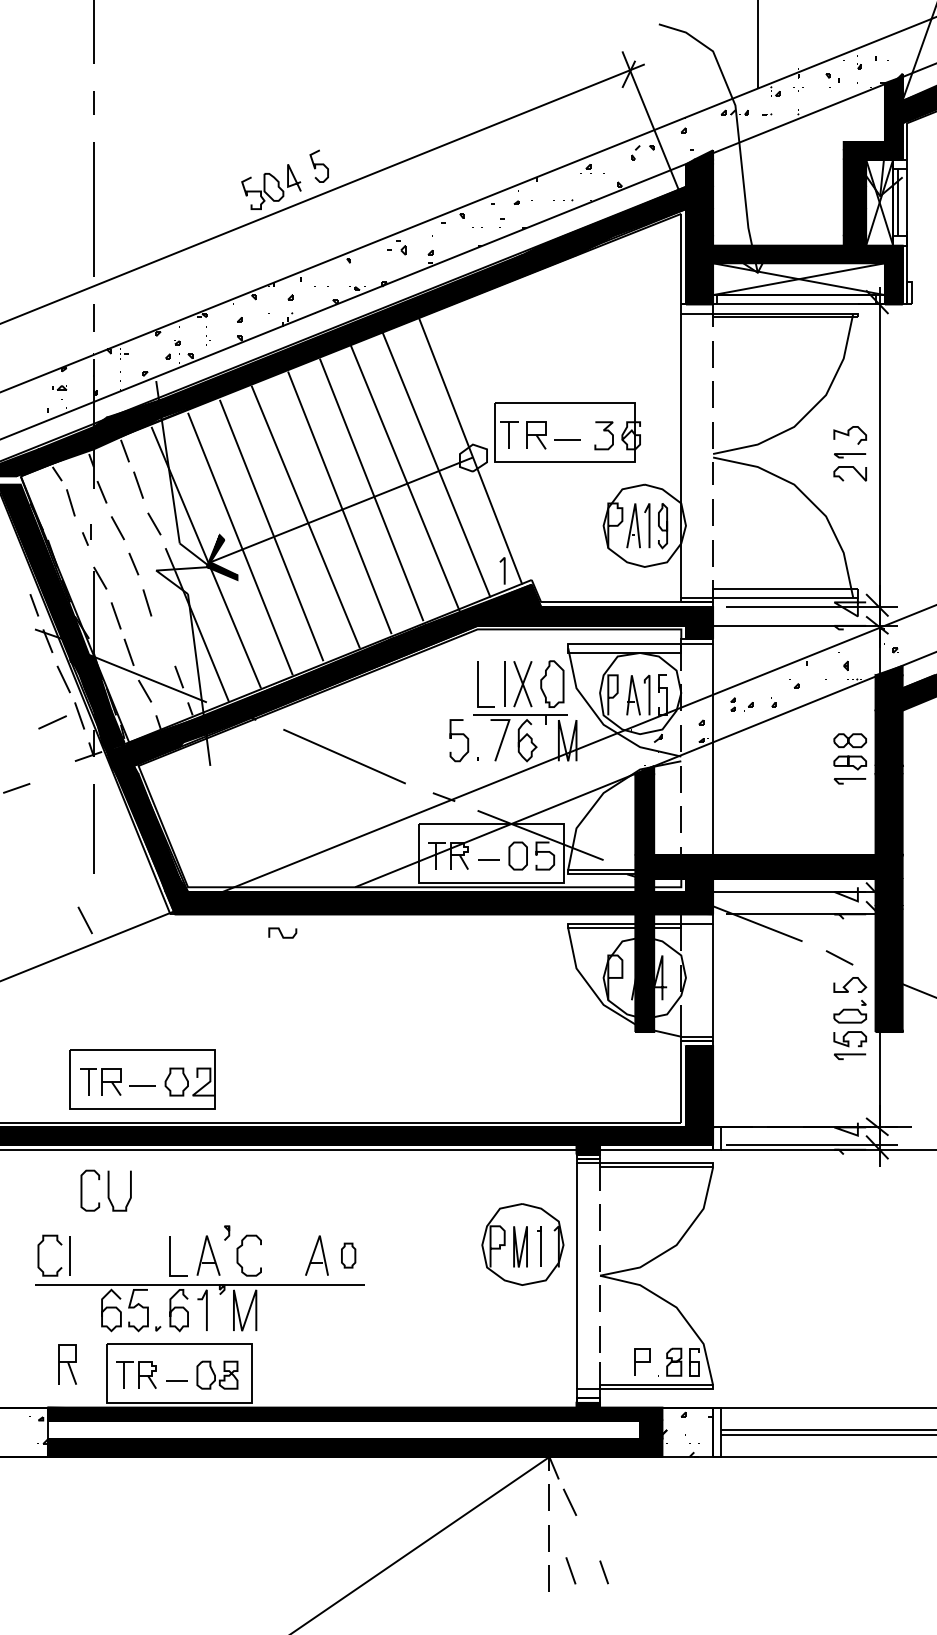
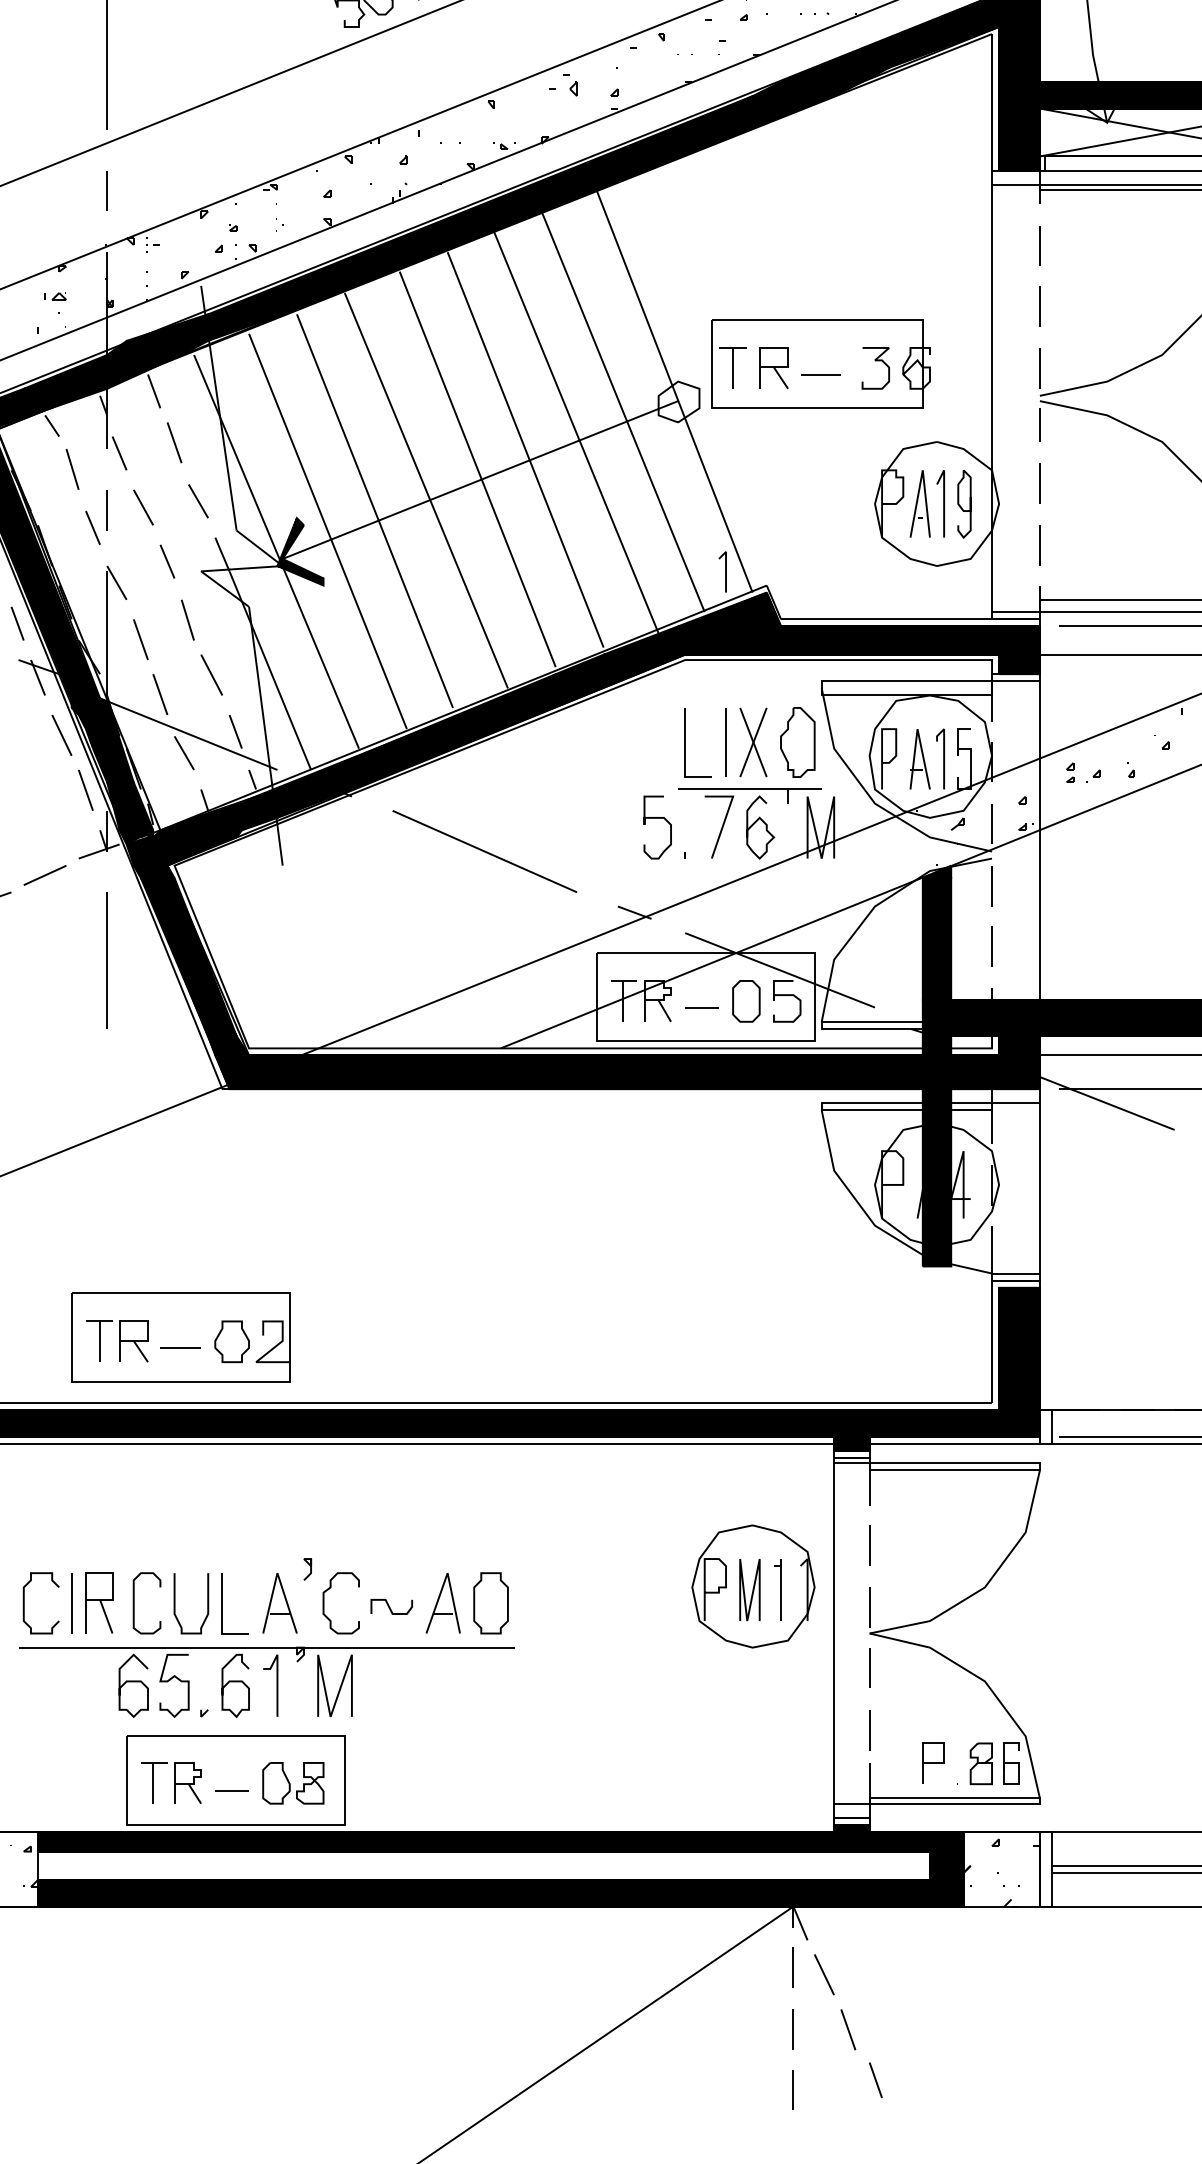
part: (86, 534) -> (96, 517), size x1.67
line: (52, 722) -> (44, 875), moved
line: (84, 920) -> (210, 675), moved
curve: (281, 932) -> (389, 1606), moved
part: (105, 1190) -> (169, 1603), moved
part: (348, 1255) -> (490, 1603), size x1.67
part: (67, 1364) -> (99, 1603), moved
line: (570, 1570) -> (847, 2029), moved

